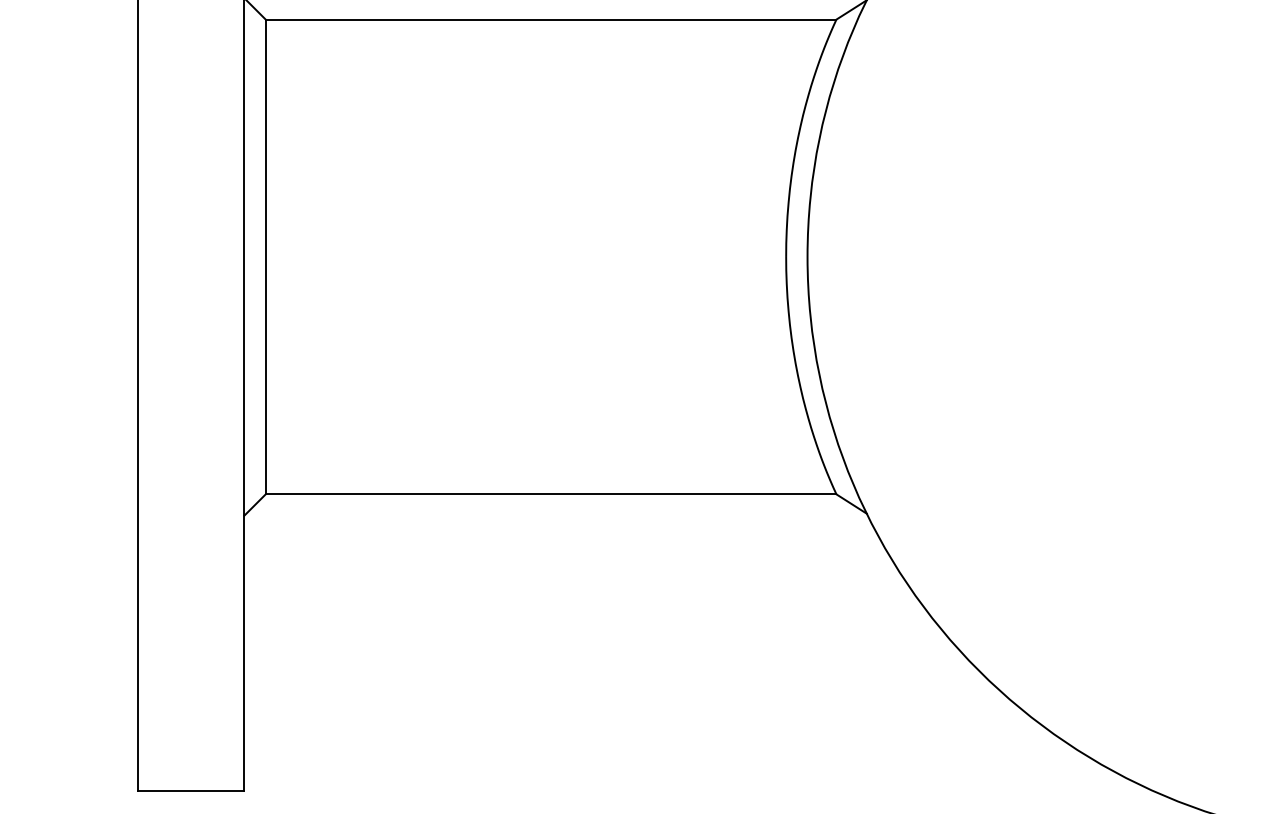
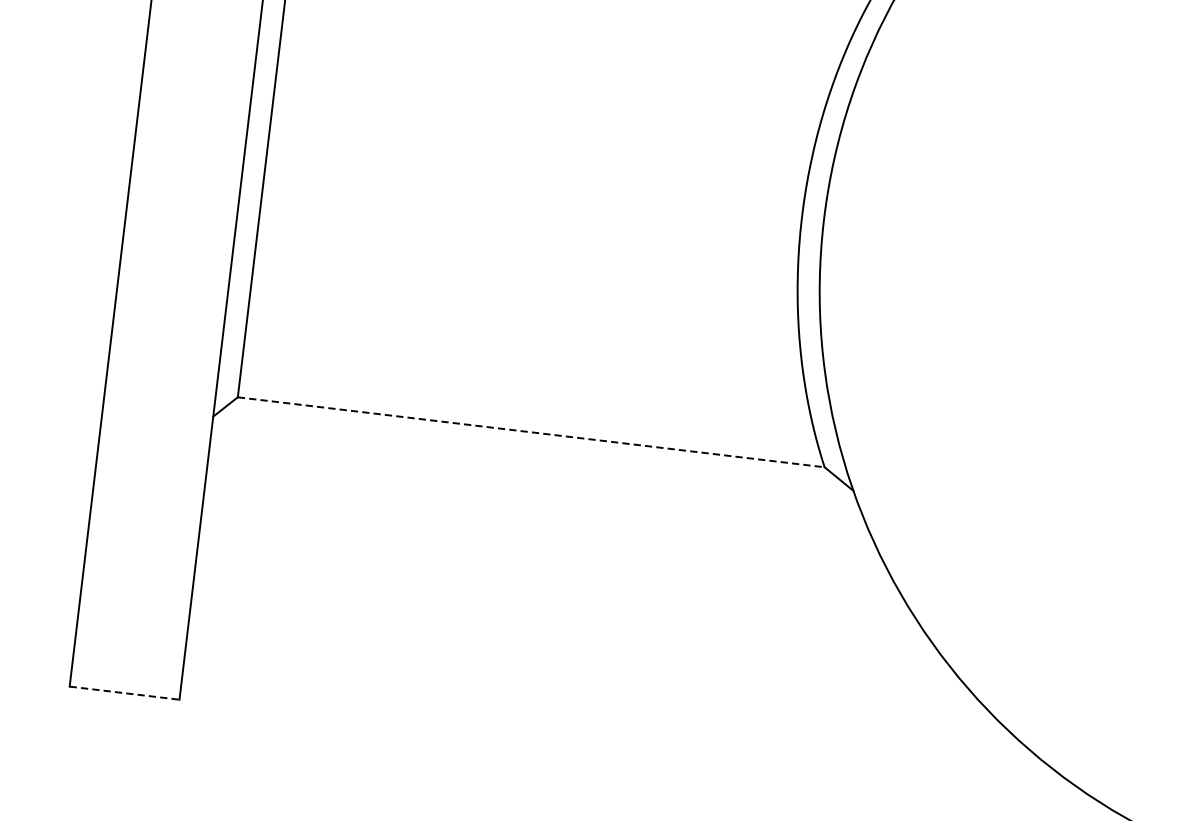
line: (551, 494) -> (531, 432), solid -> dashed
line: (191, 791) -> (125, 693), solid -> dashed

